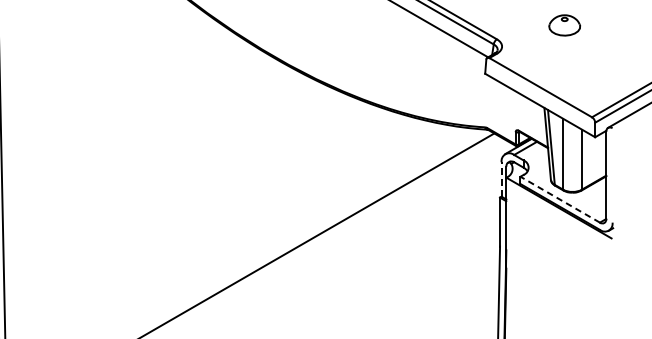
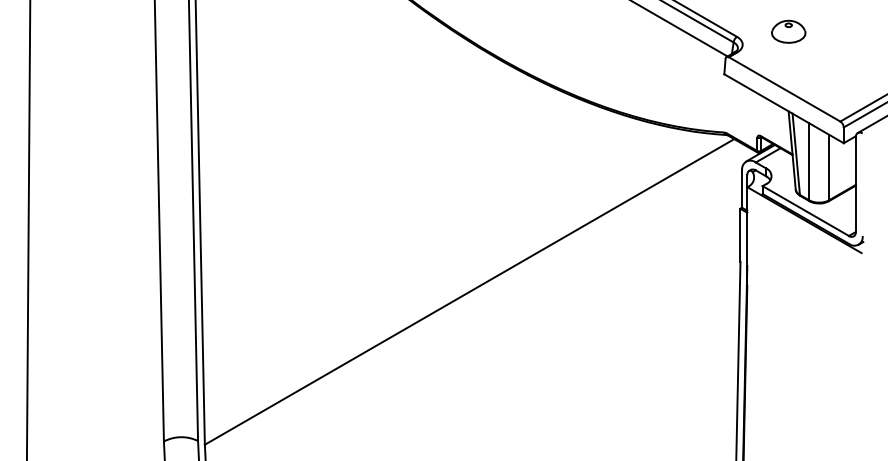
part: (564, 25) -> (788, 31), moved
line: (501, 179) -> (742, 189), dashed -> solid
line: (559, 200) -> (805, 211), dashed -> solid

